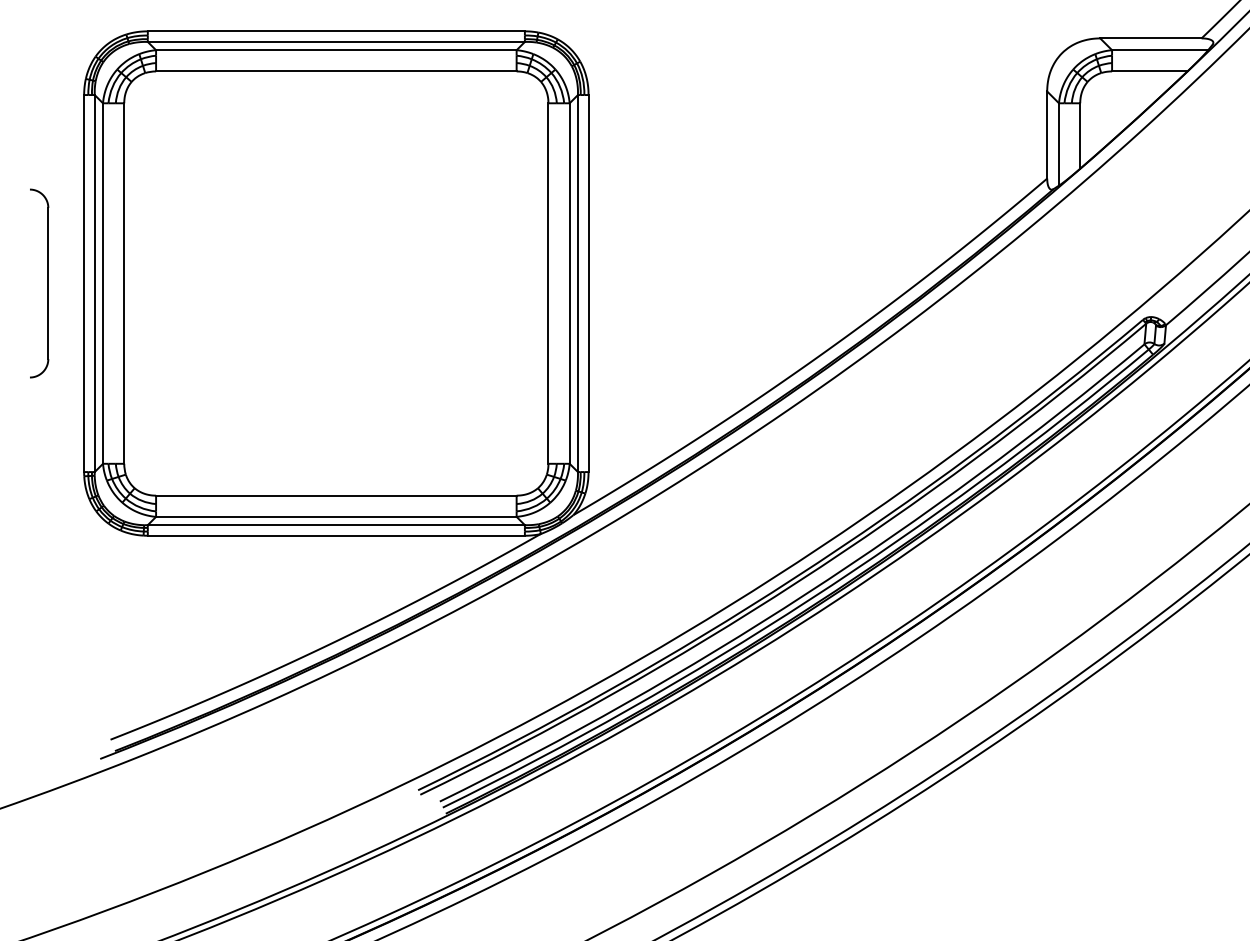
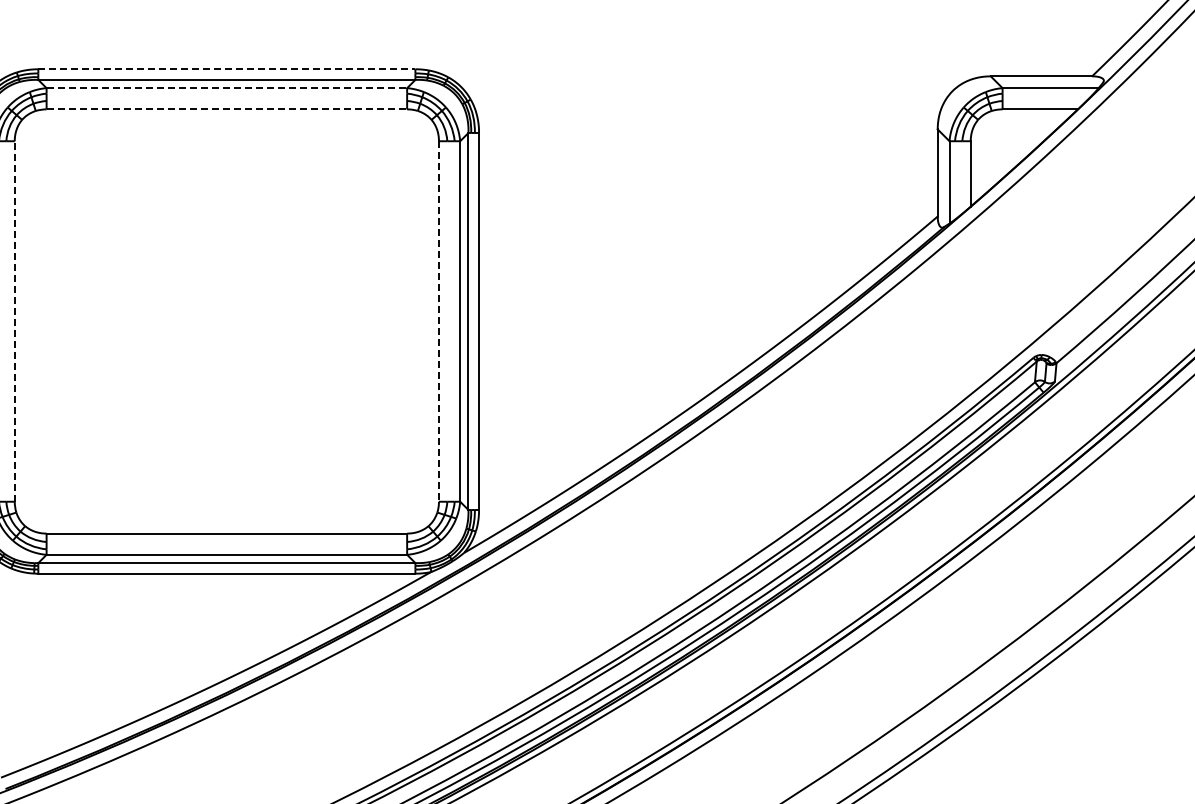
line: (336, 31) -> (227, 69), solid -> dashed
line: (336, 50) -> (227, 88), solid -> dashed
line: (336, 71) -> (227, 109), solid -> dashed
line: (124, 283) -> (15, 321), solid -> dashed
line: (548, 284) -> (439, 322), solid -> dashed

